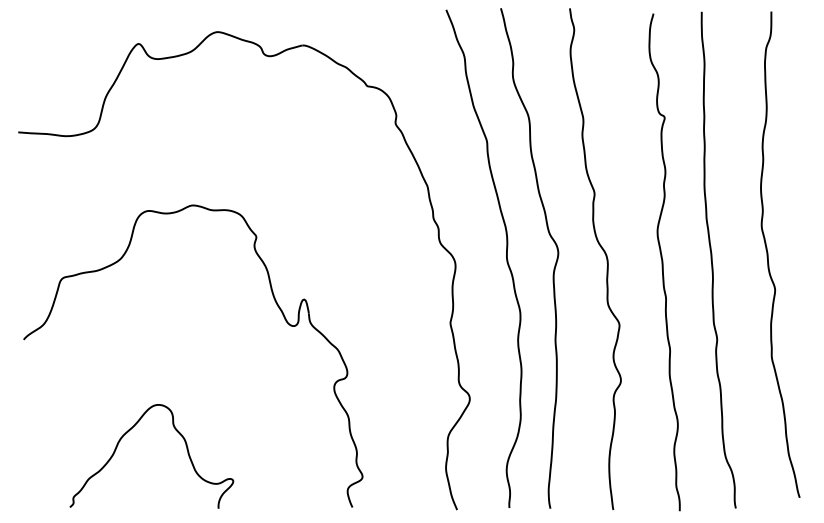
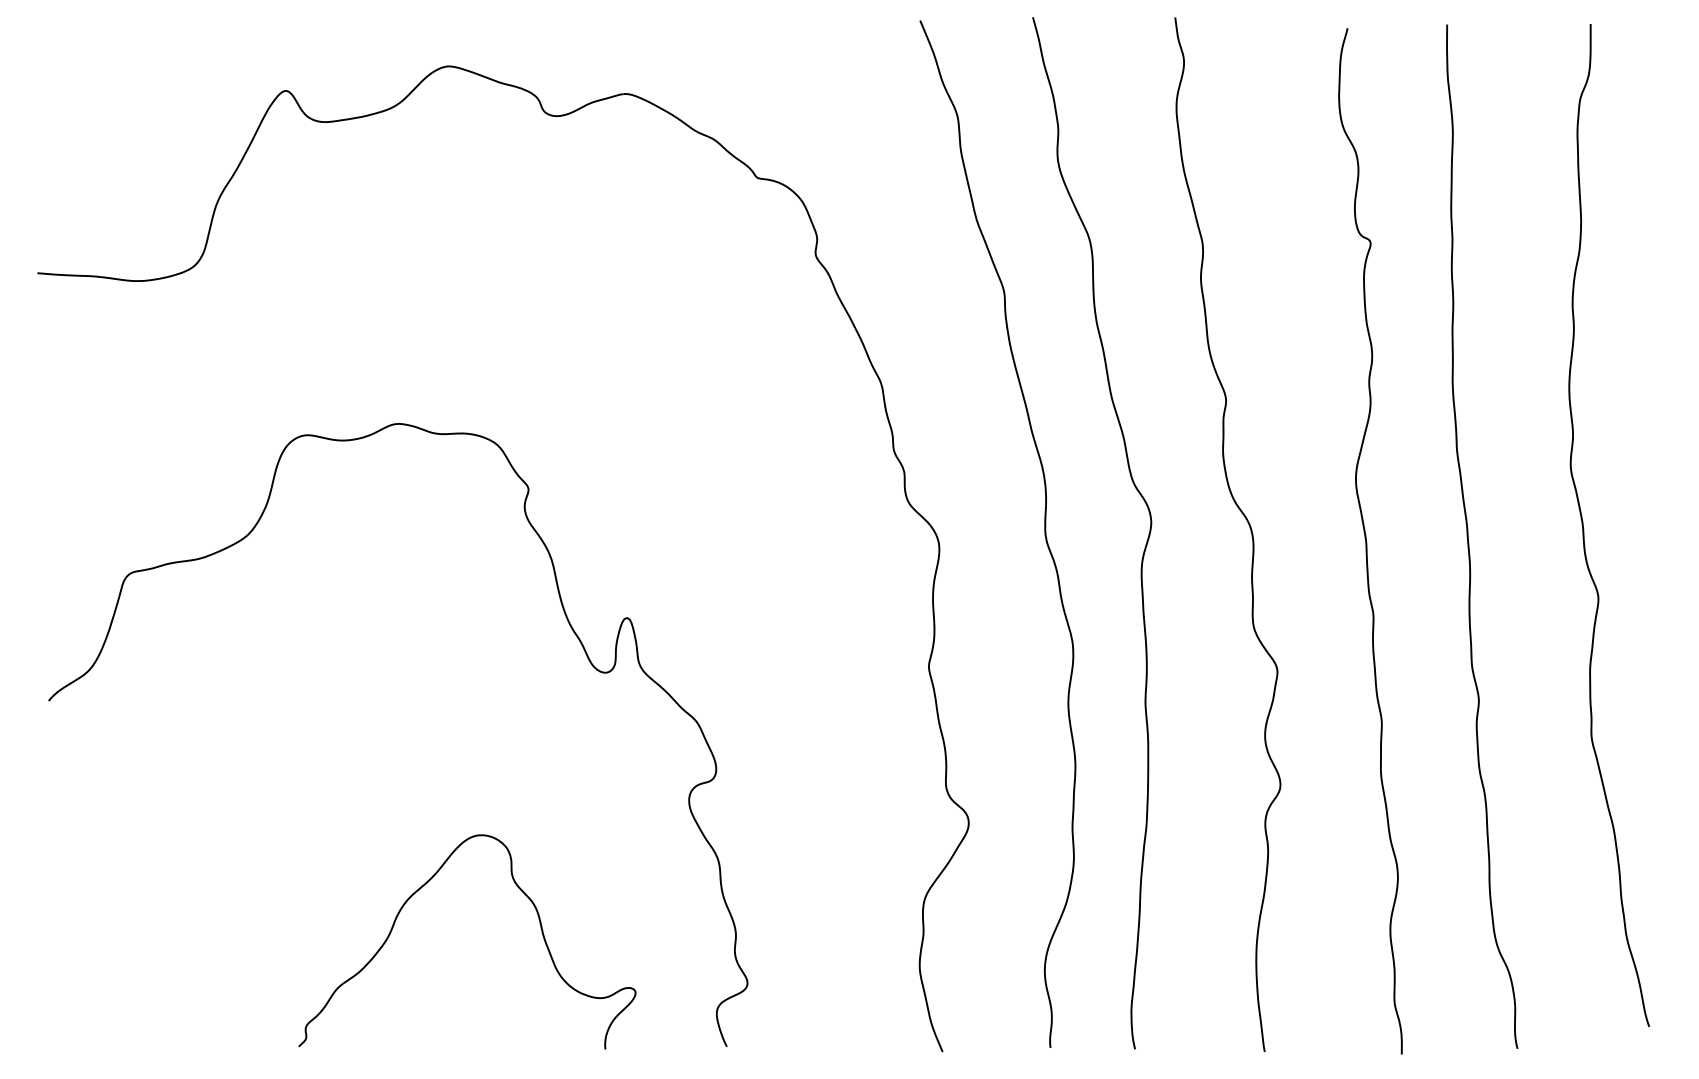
curve: (128, 432) -> (419, 892), moved

